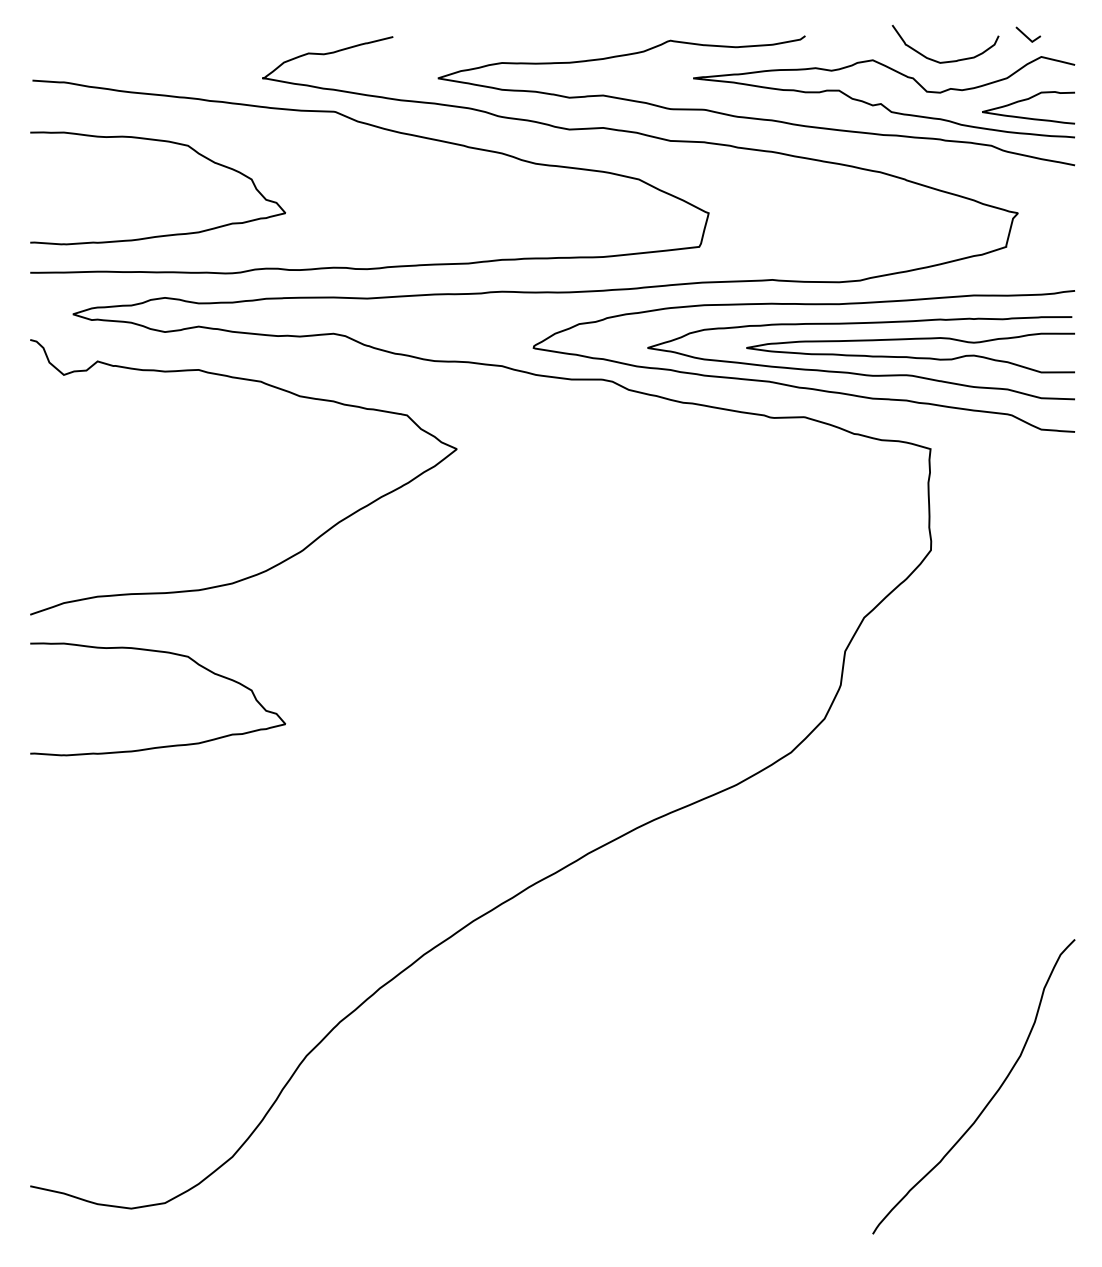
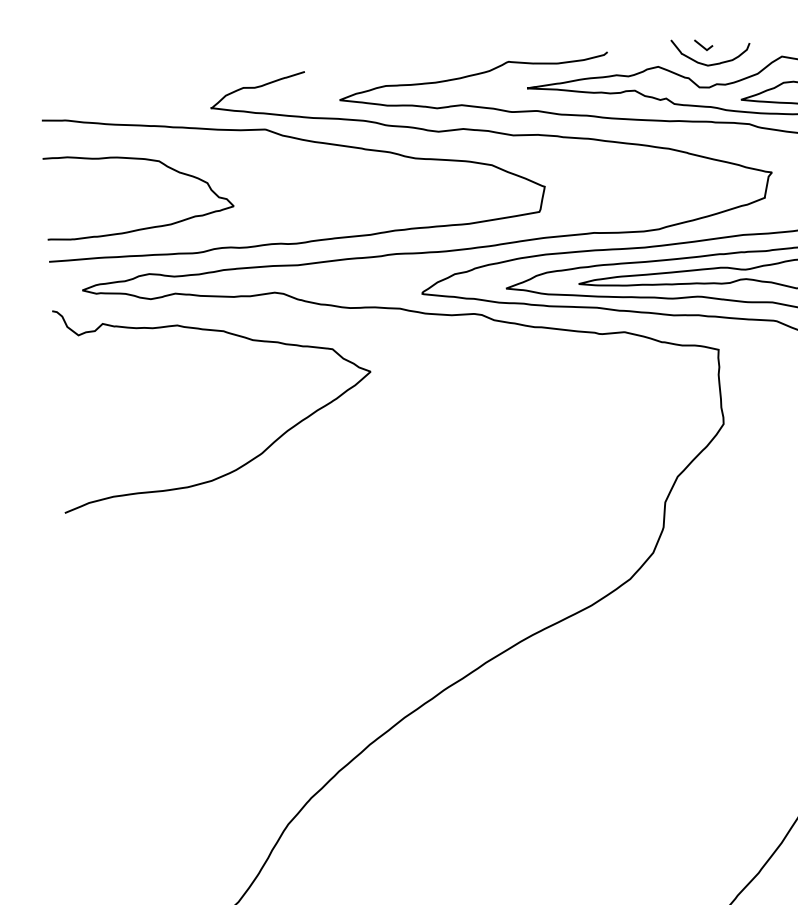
line: (1026, 35) -> (702, 45), moved
curve: (165, 653) -> (166, 535), removed

